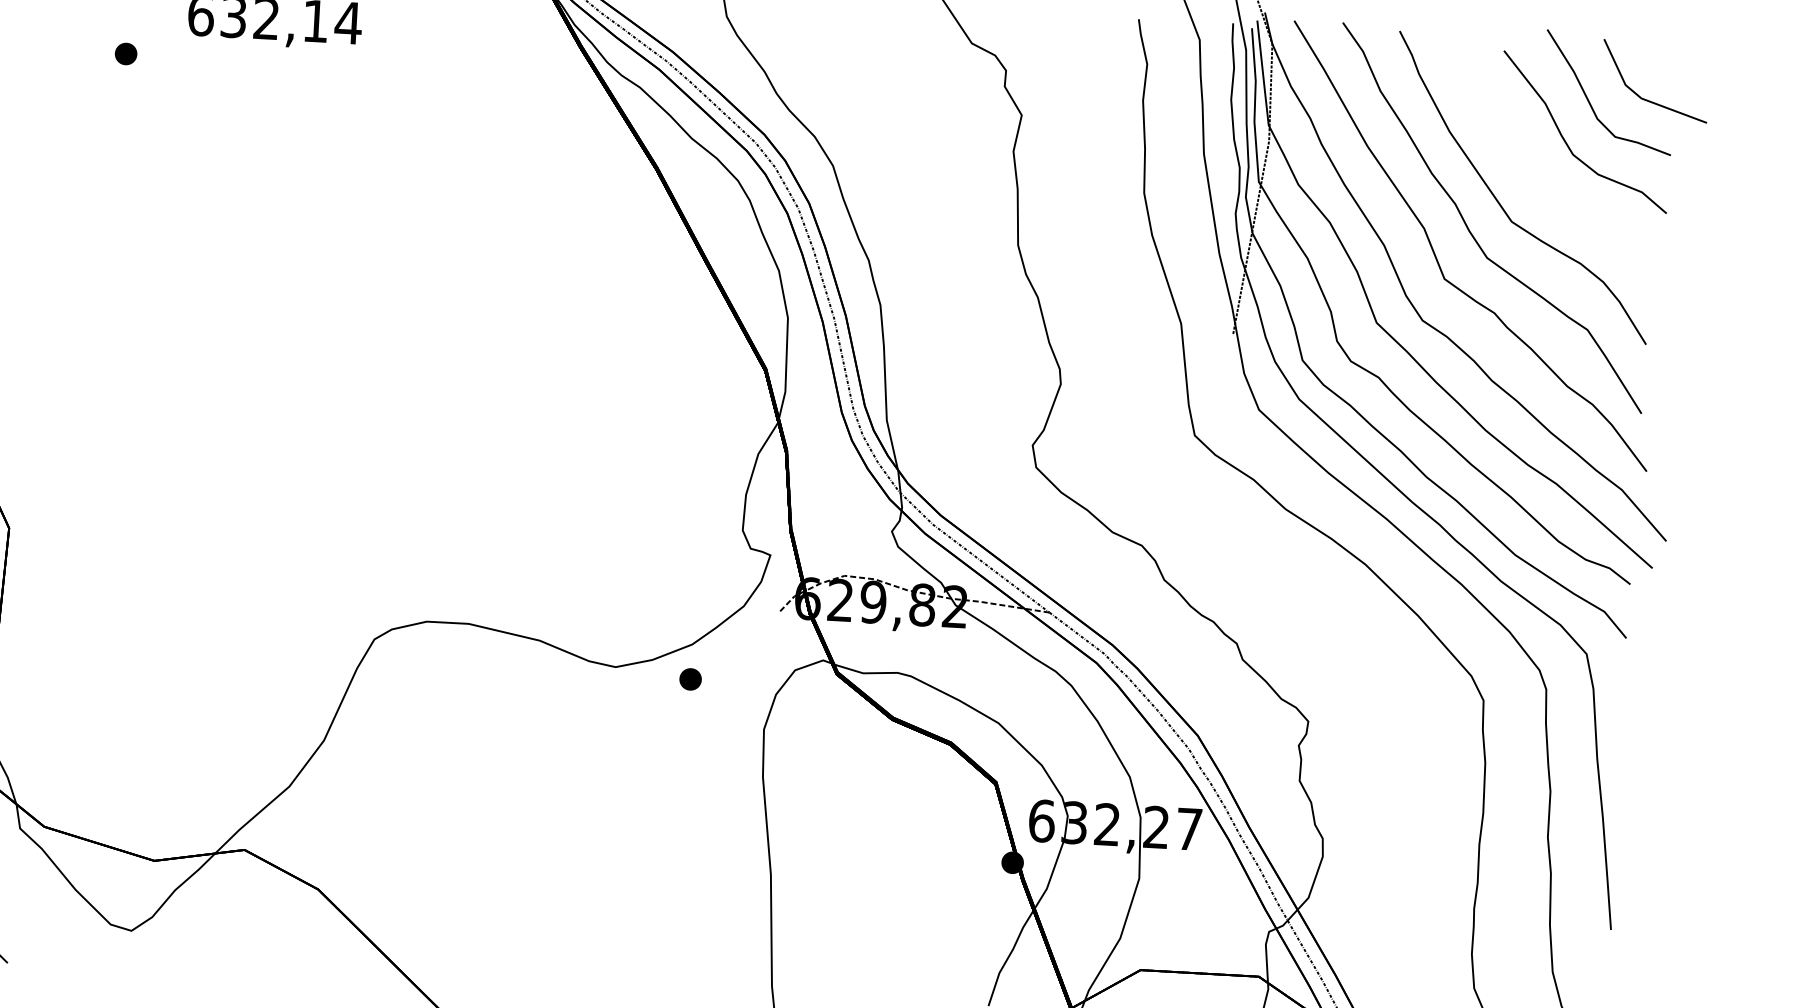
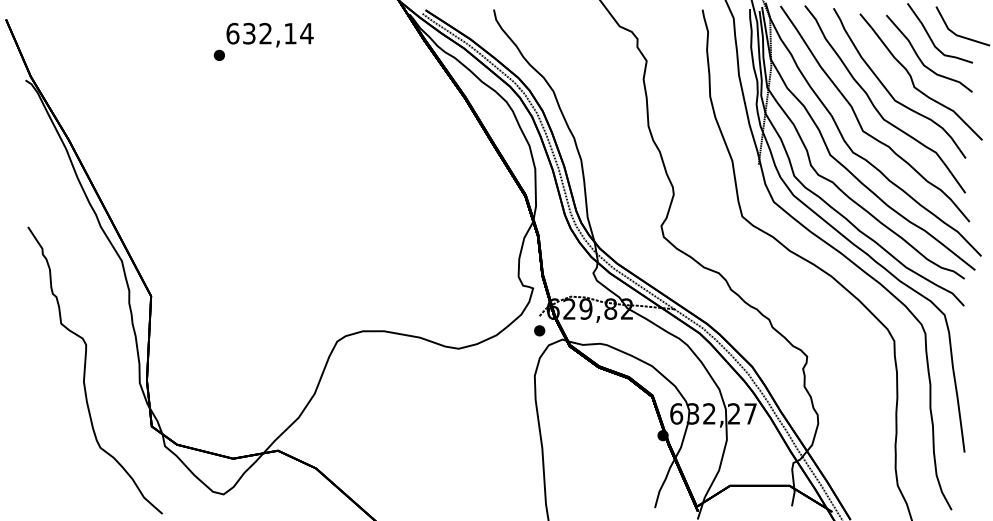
part: (124, 52) -> (218, 54), moved
curve: (1548, 179) -> (912, 78), added
part: (690, 678) -> (539, 330), moved

